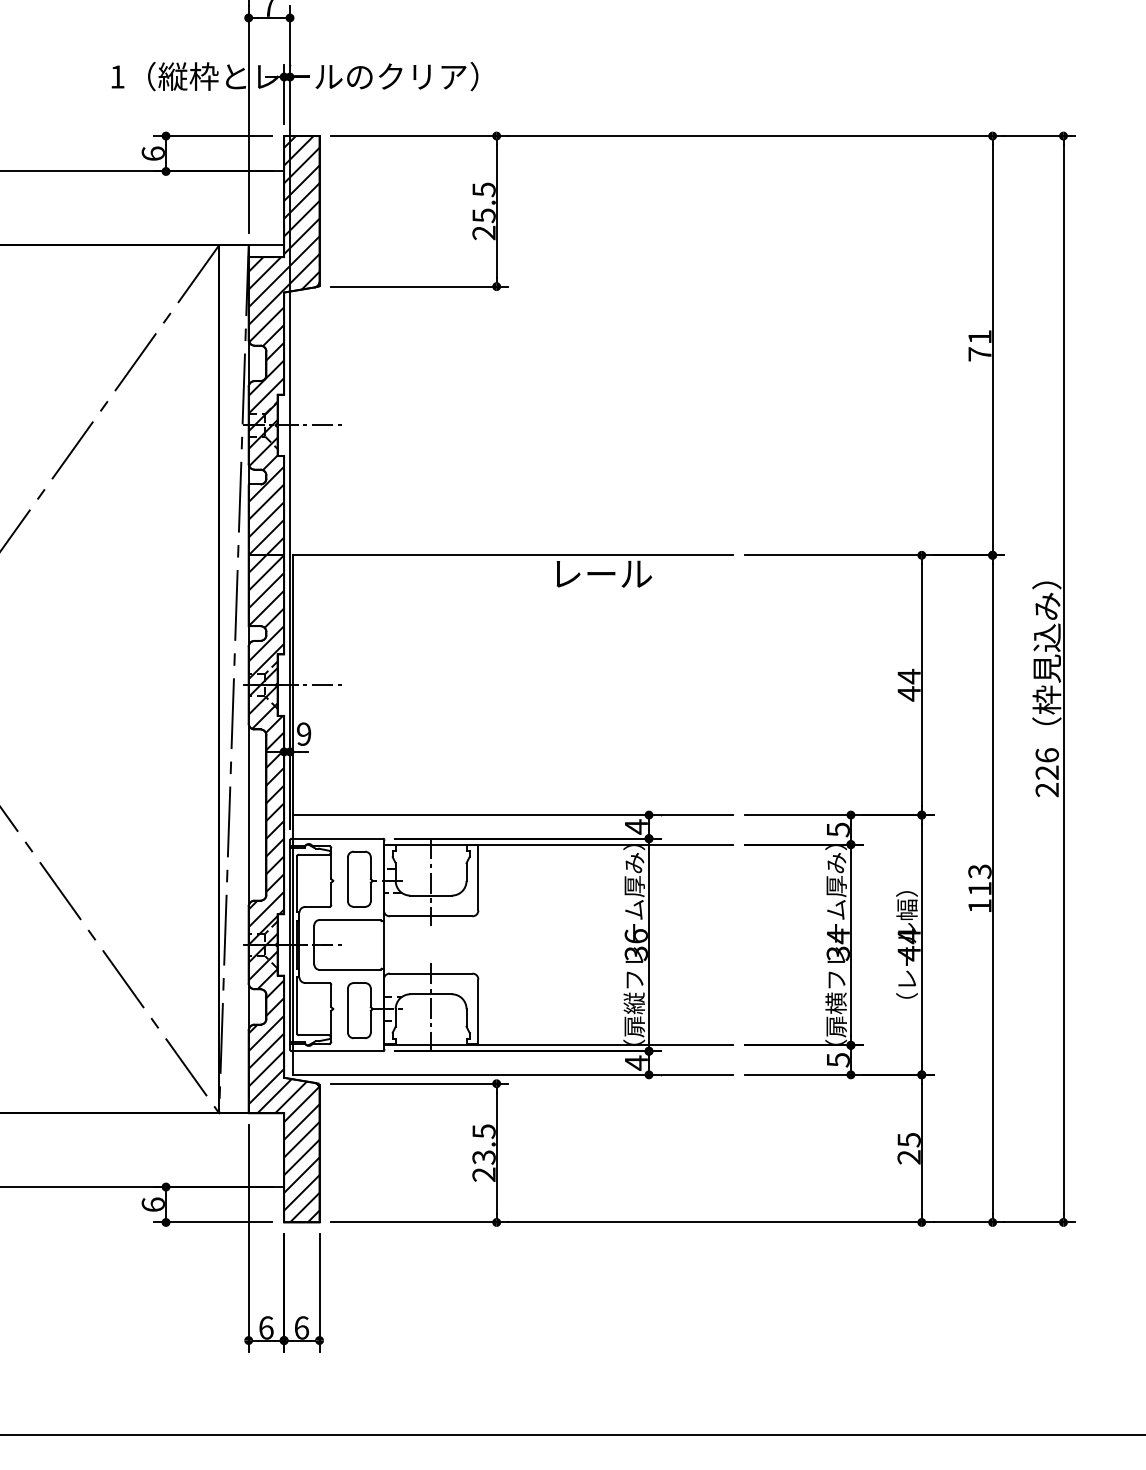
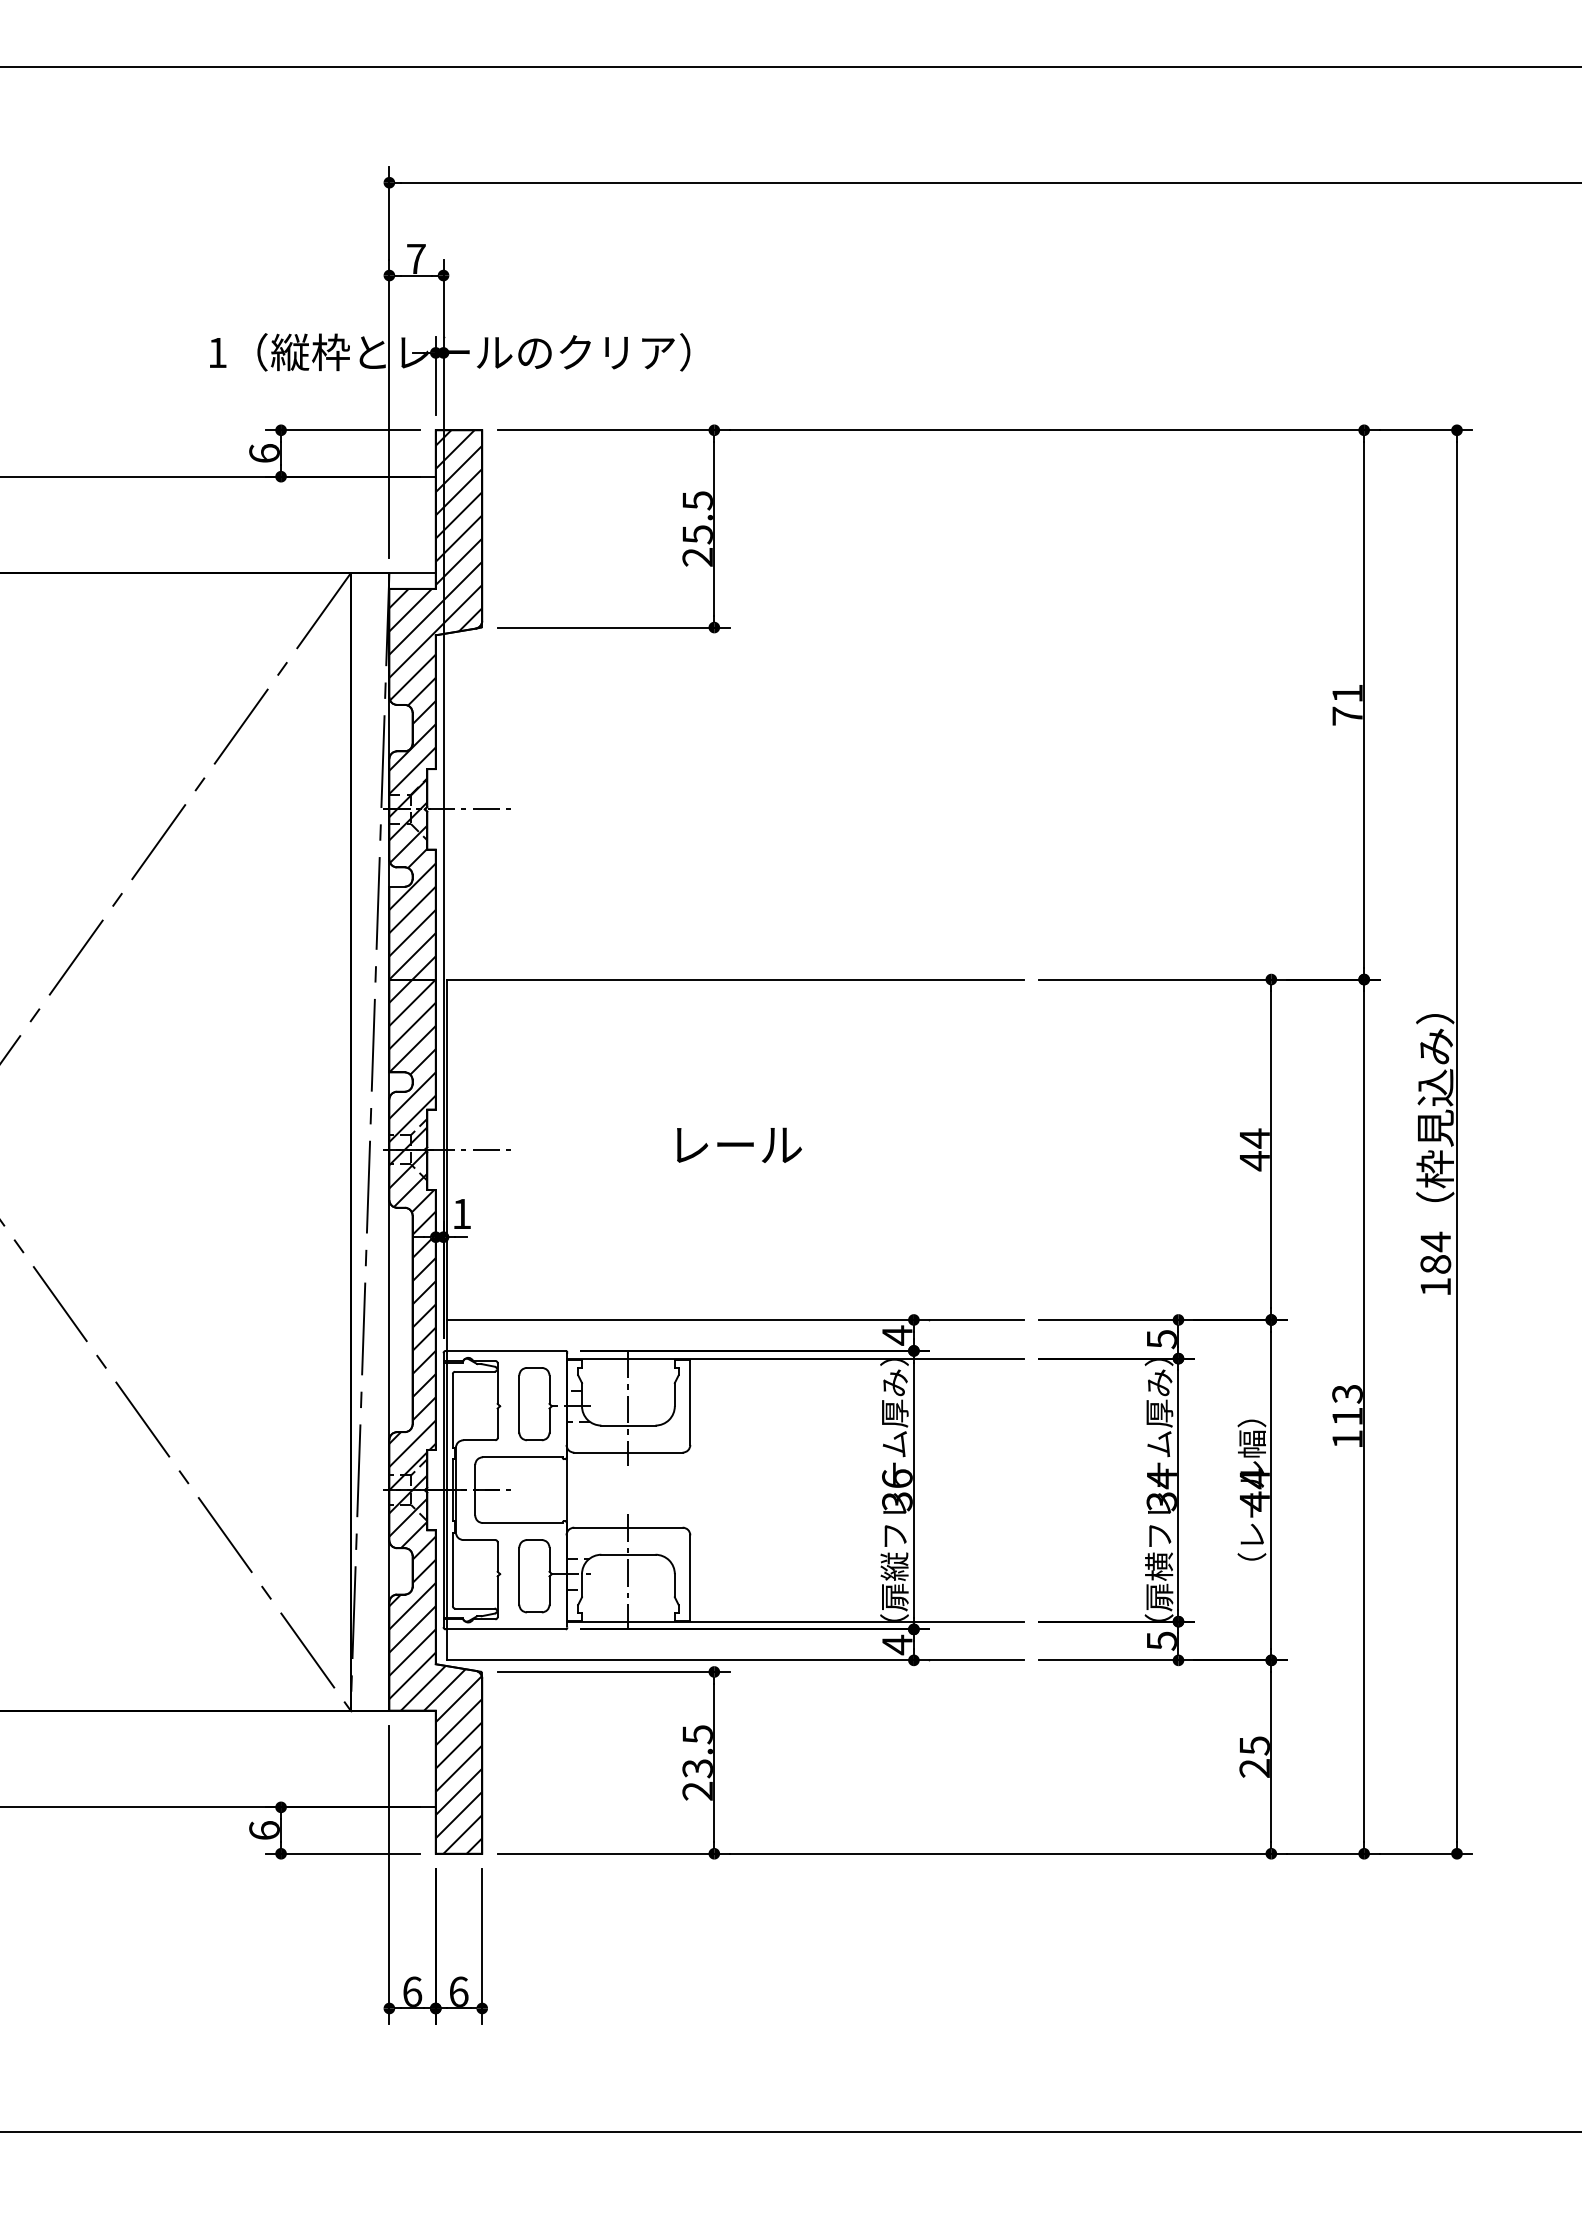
text: (604, 573) -> (739, 1144), moved
text: (303, 733) -> (461, 1213), 9 -> 1
text: (1047, 771) -> (1435, 1263), 226 -> 184

